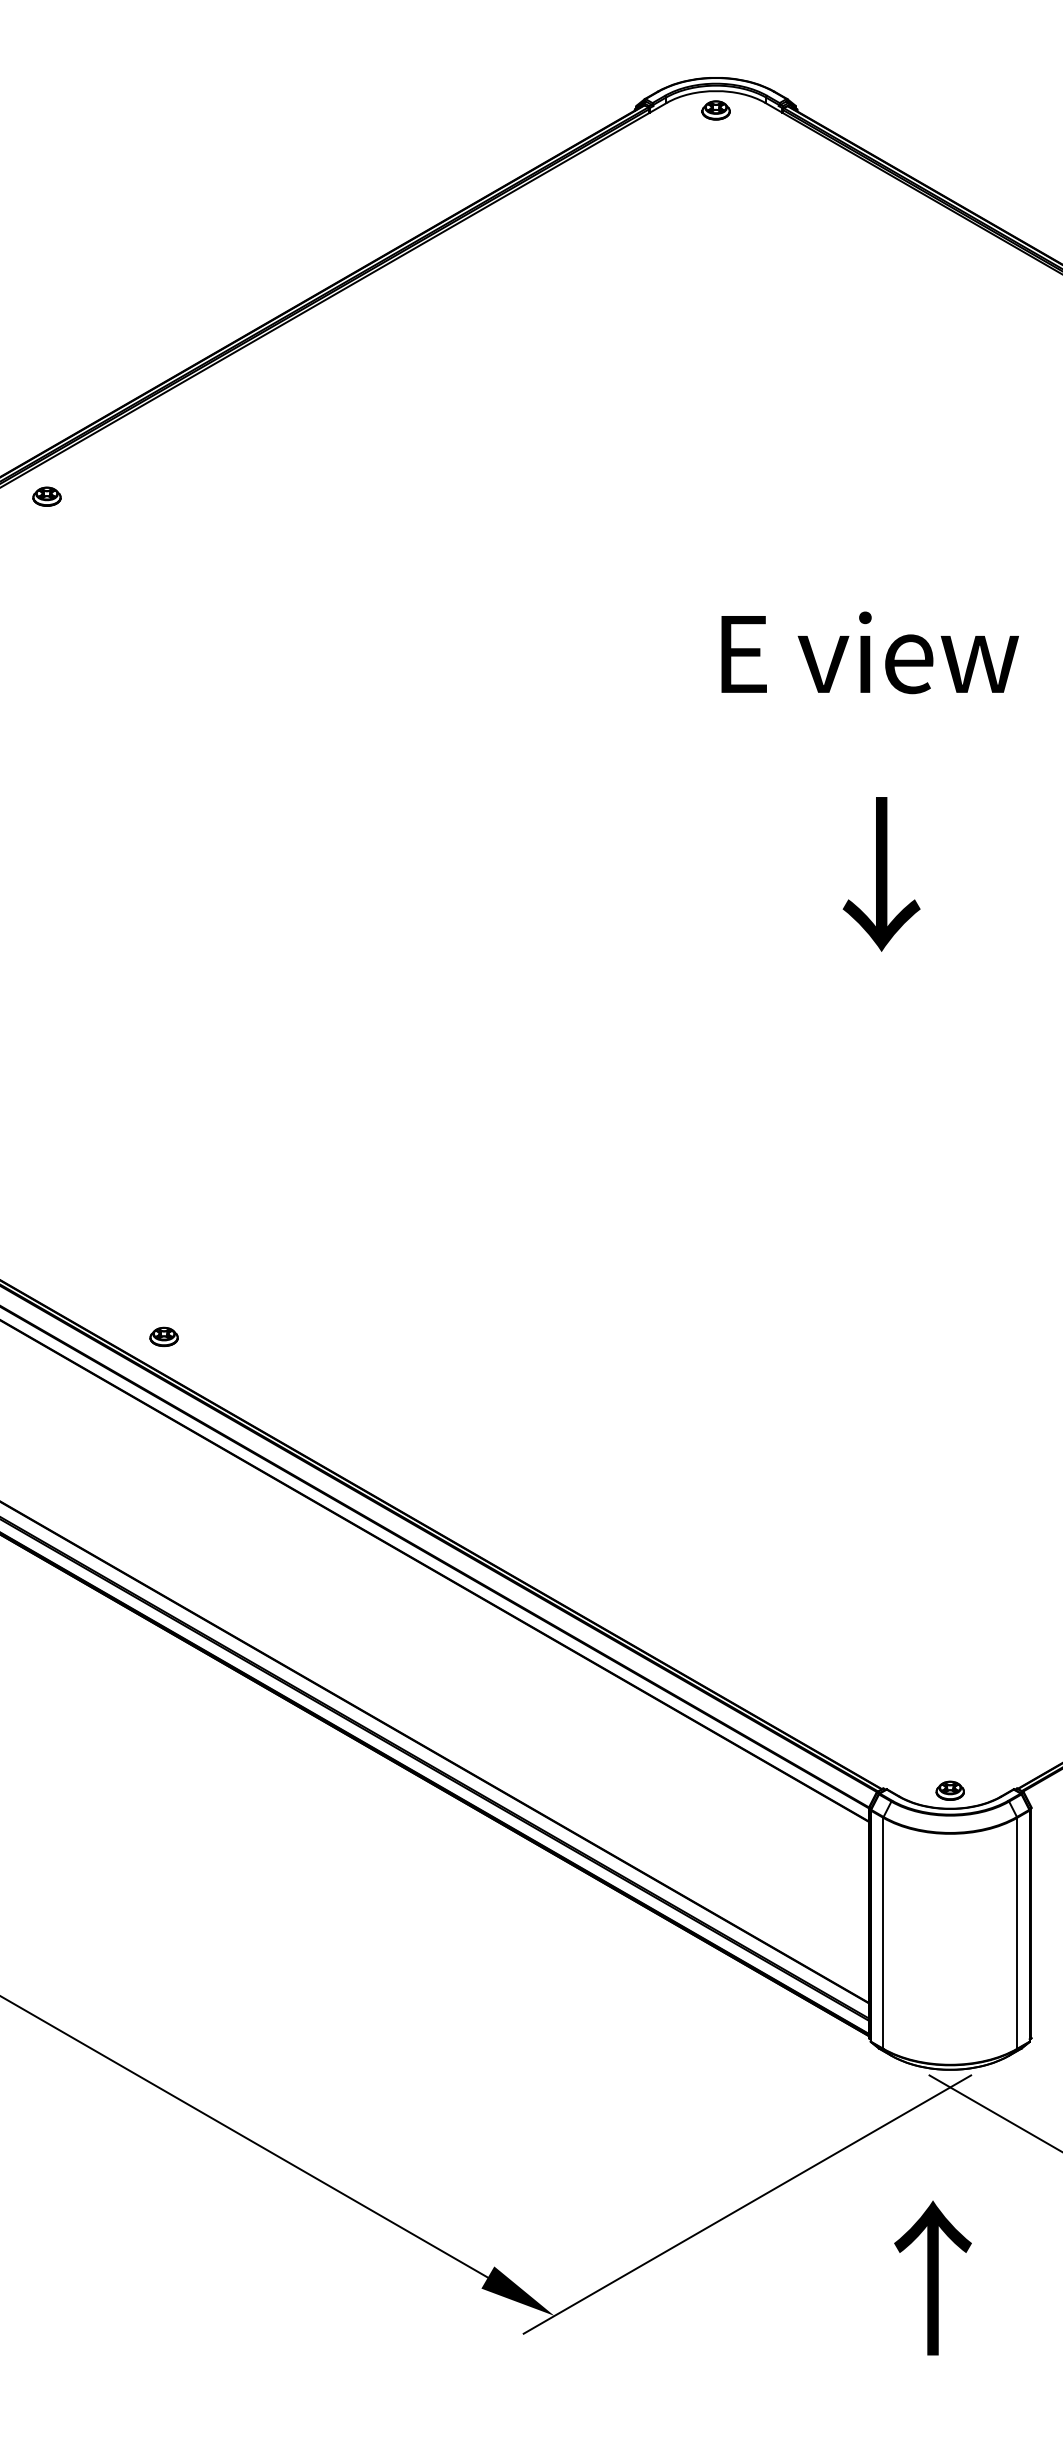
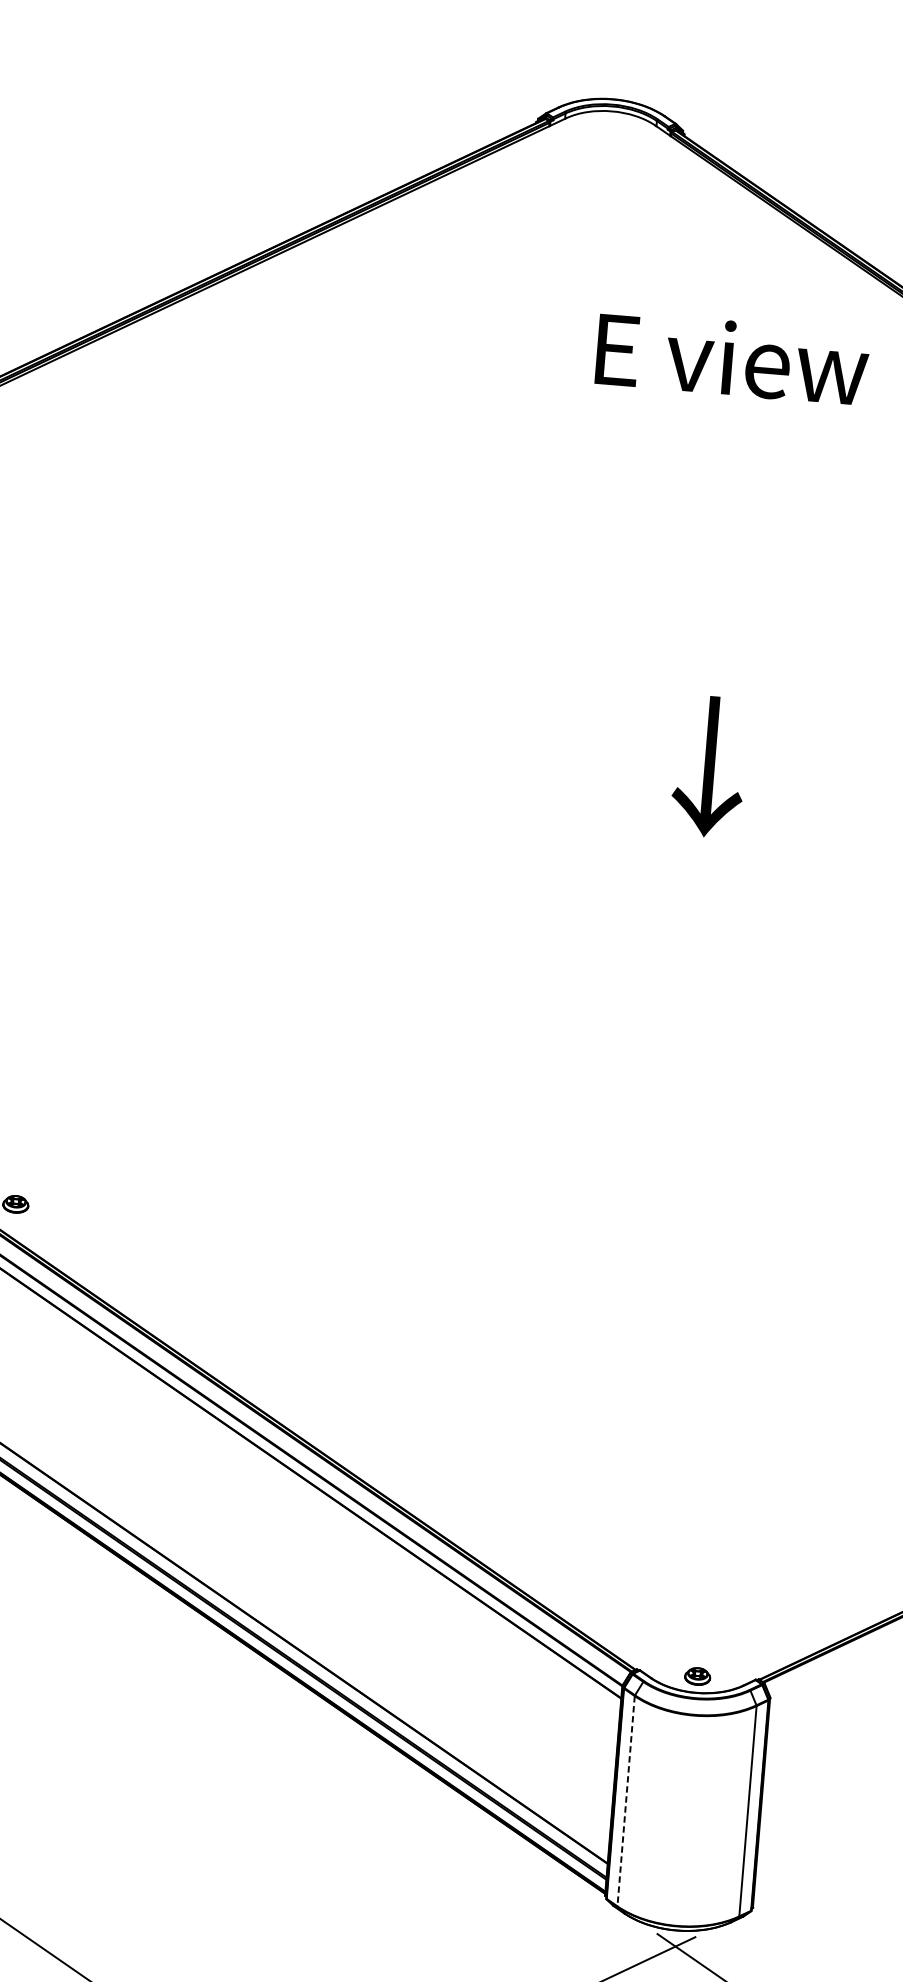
part: (715, 110) -> (609, 128), removed
text: (869, 652) -> (732, 358), moved
text: (881, 874) -> (709, 766), moved
line: (883, 1933) -> (626, 1801), solid -> dashed

